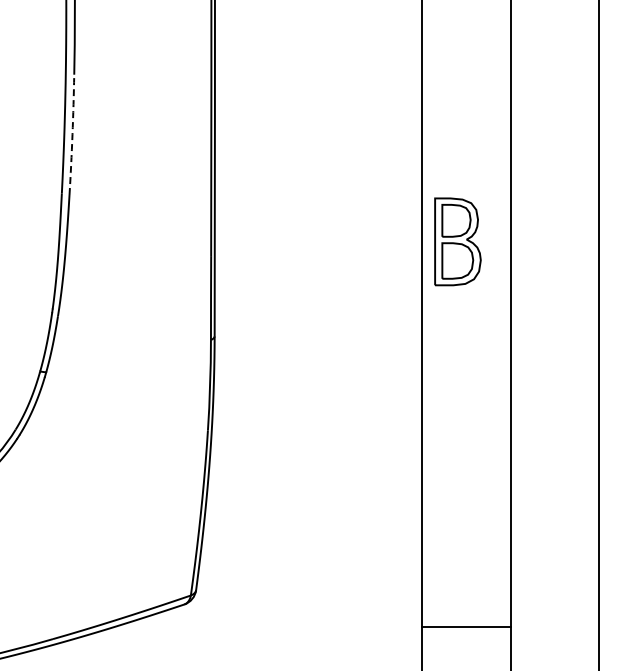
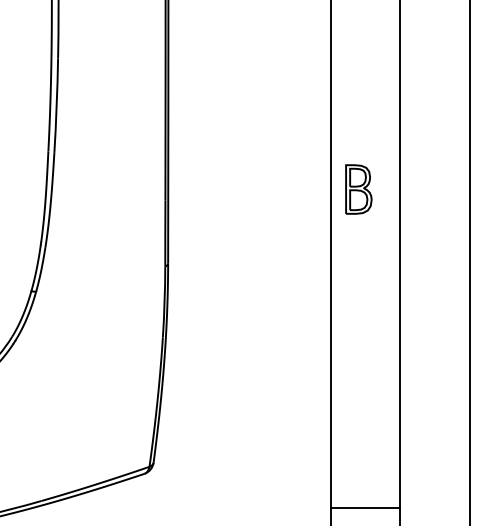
arc: (72, 134) -> (56, 105), dashed -> solid
part: (457, 241) -> (358, 189), size x0.71
line: (465, 627) -> (364, 508), moved

